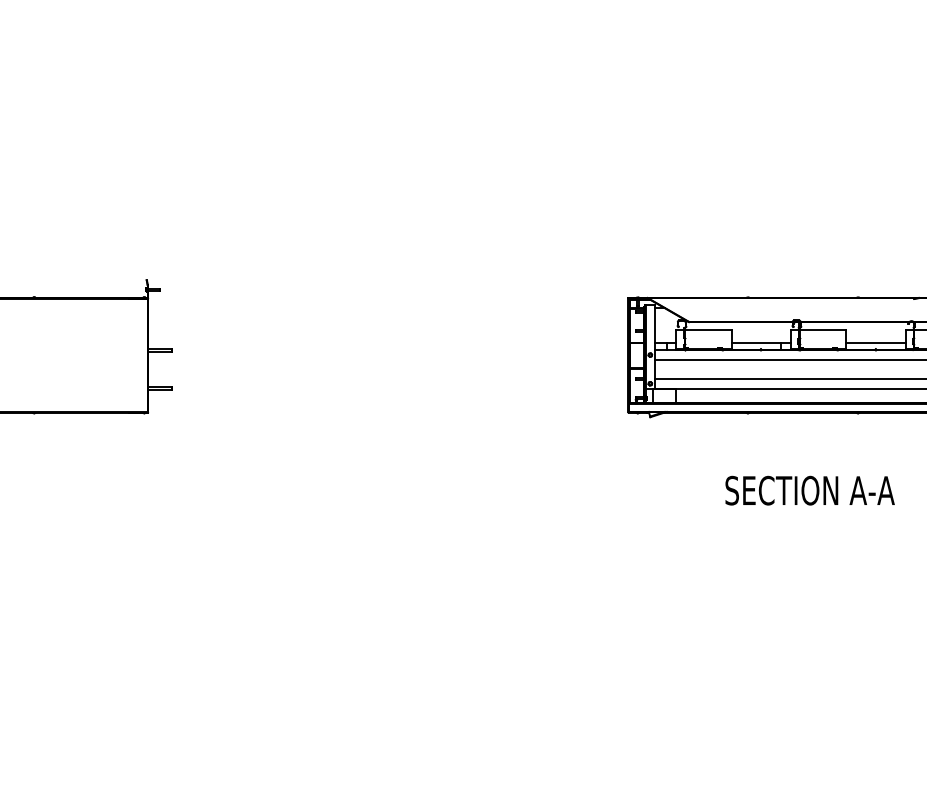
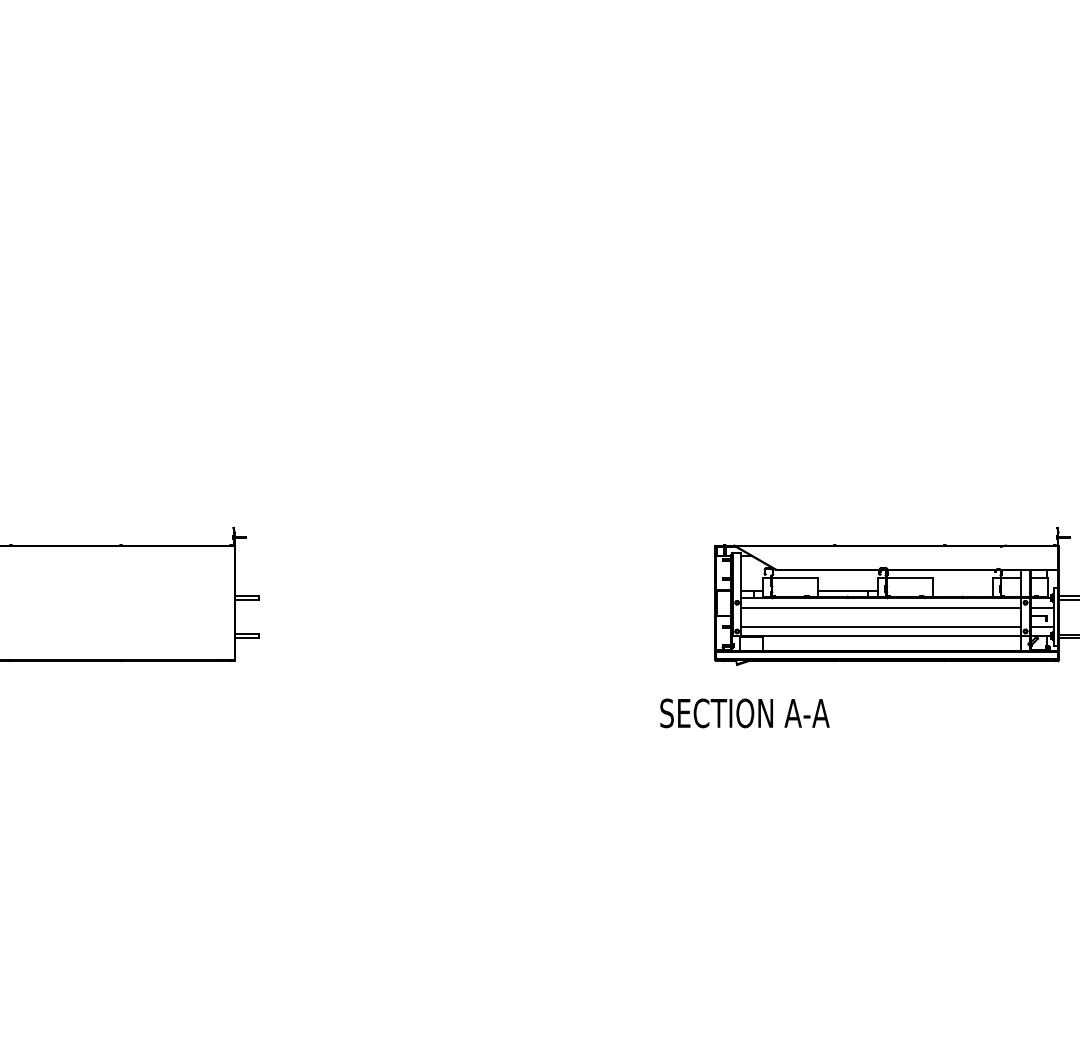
line: (876, 342) -> (963, 590), removed
text: (809, 490) -> (744, 713), moved

